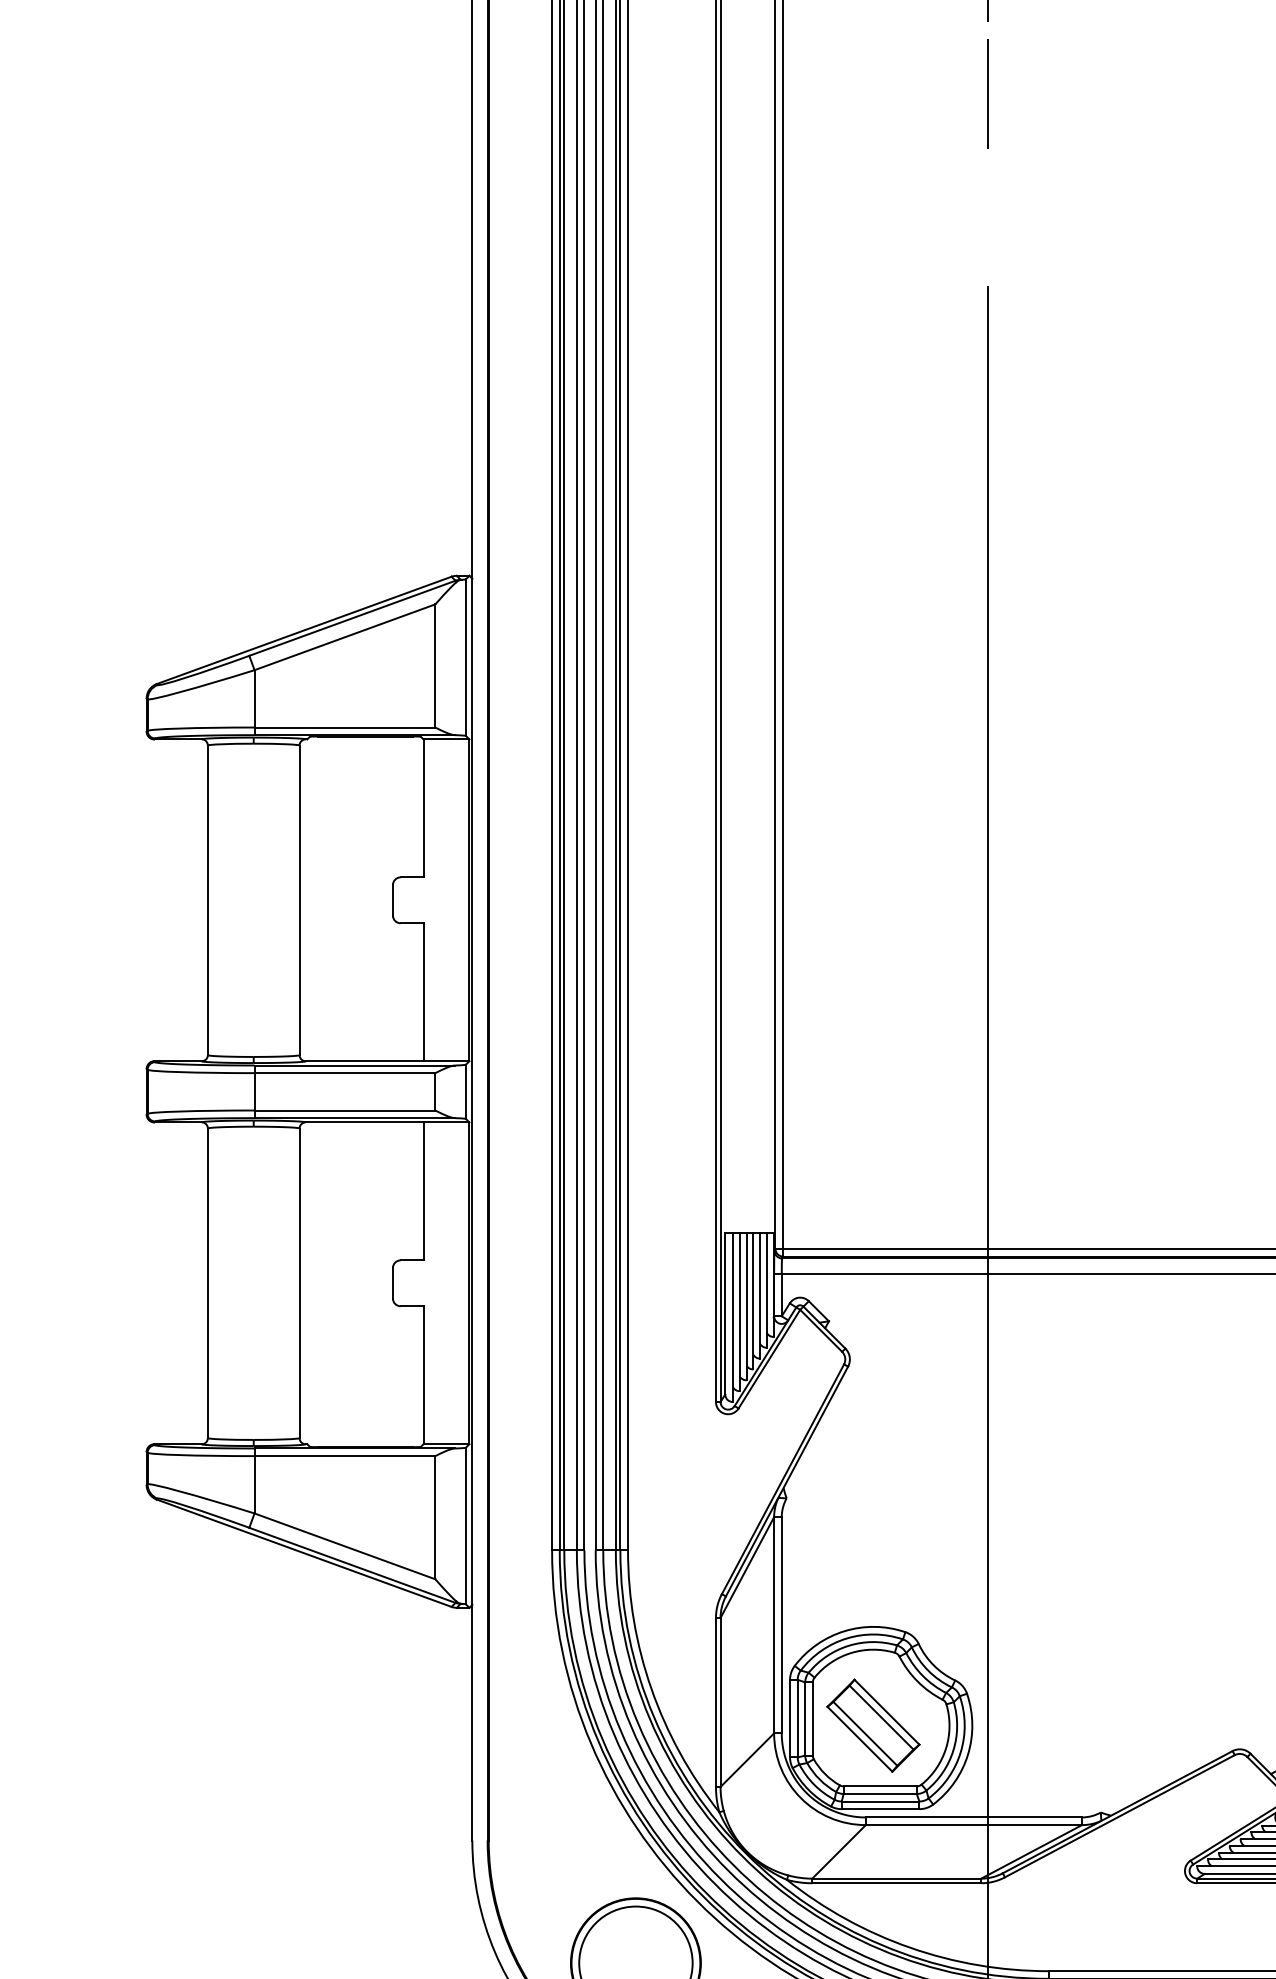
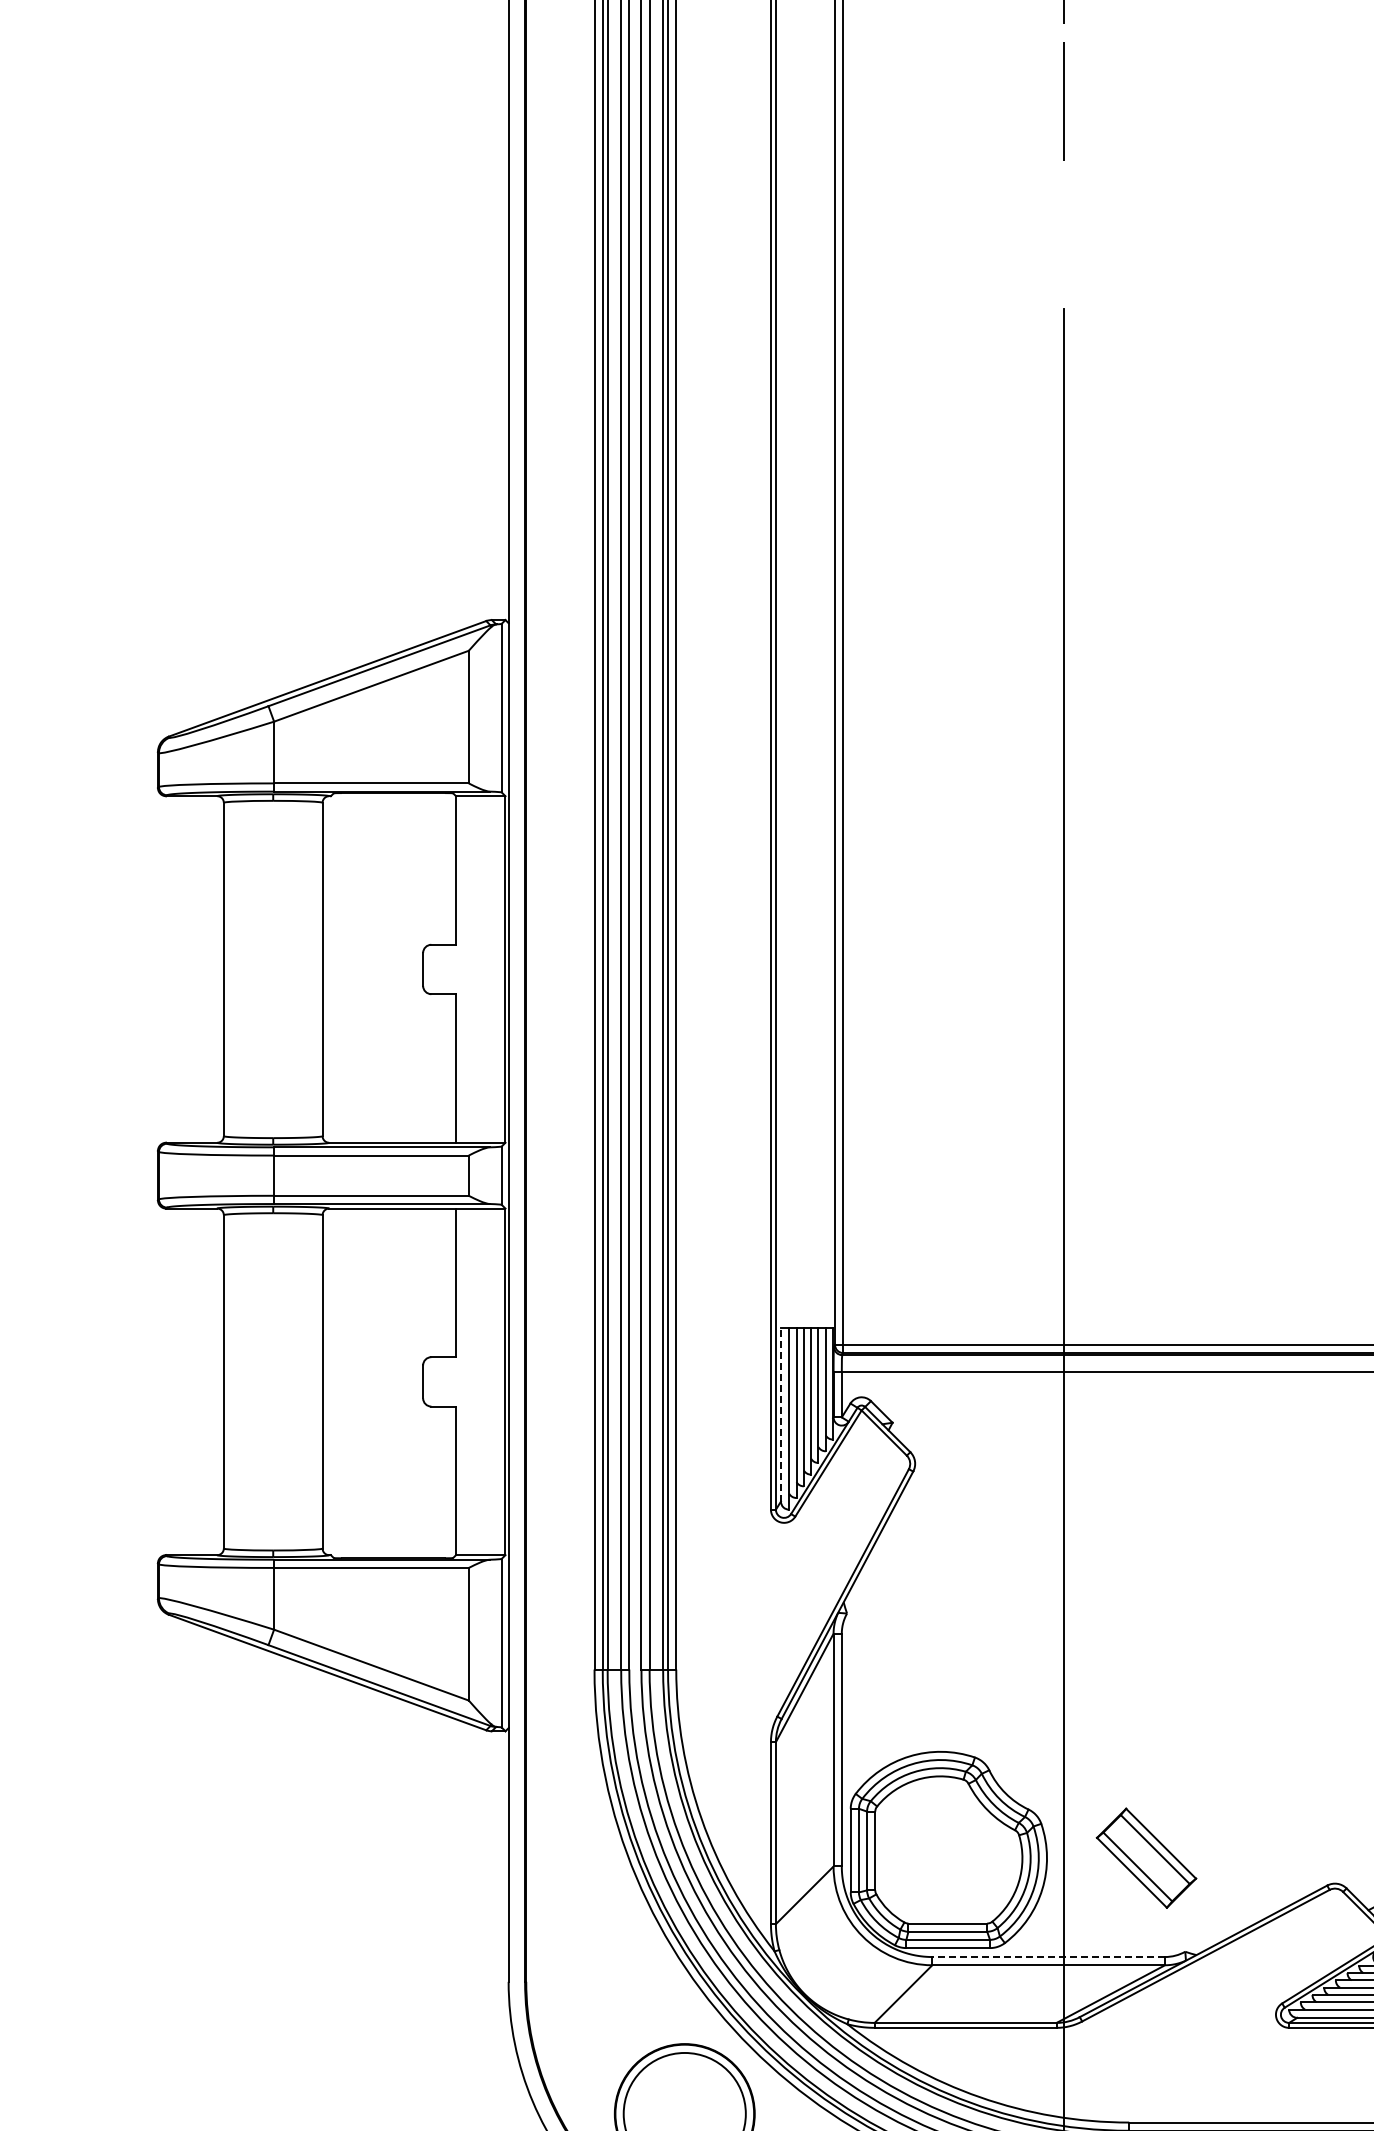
line: (724, 1313) -> (780, 1414), solid -> dashed
part: (873, 1725) -> (1146, 1857), moved
line: (973, 1817) -> (1048, 1957), solid -> dashed

